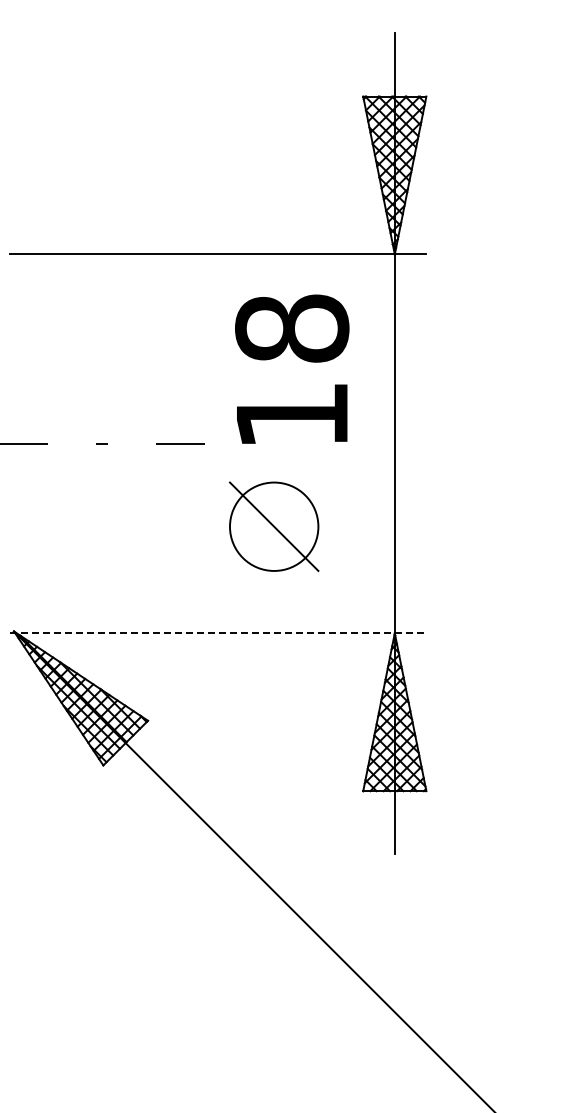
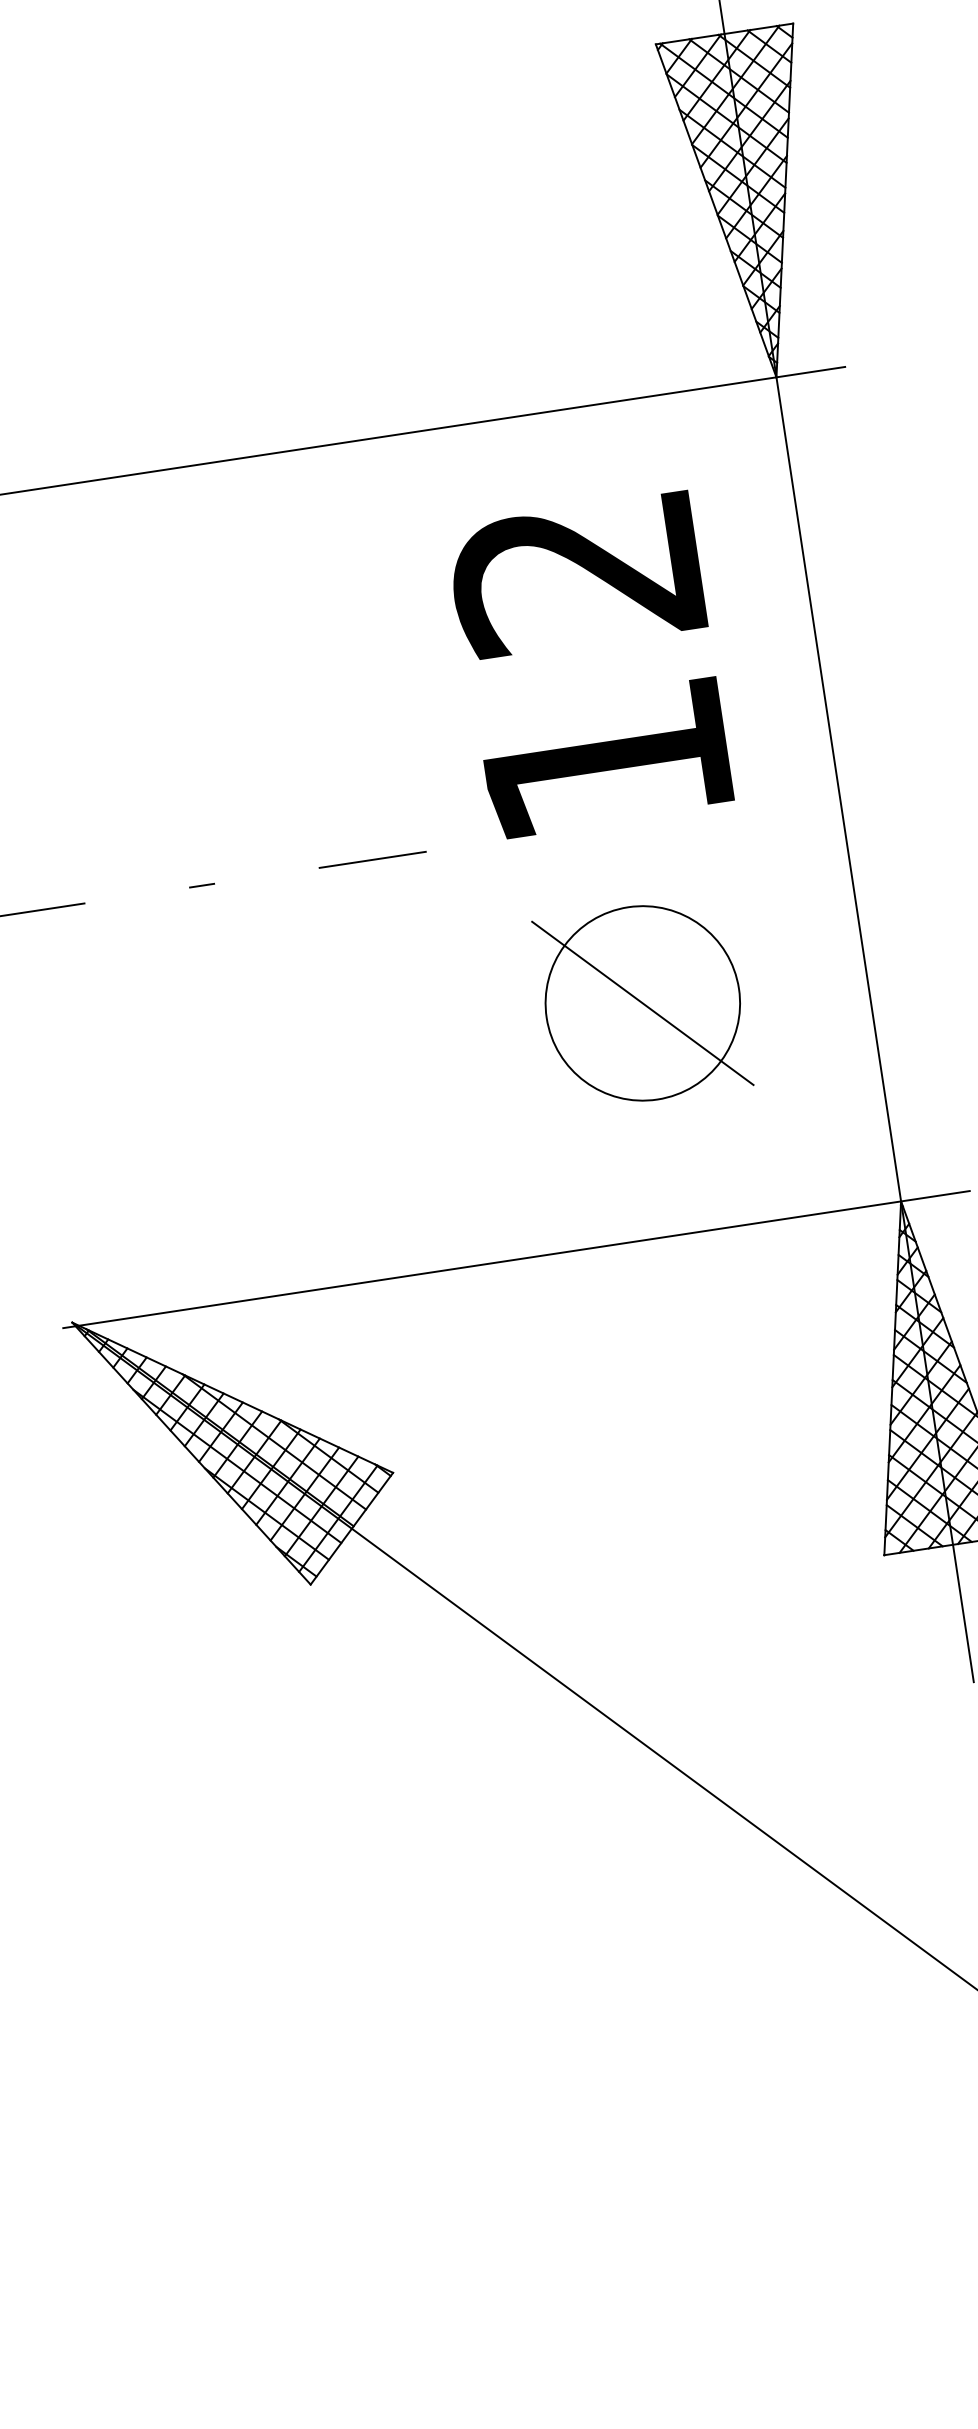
text: (292, 328) -> (578, 572), 18 -> 12
part: (273, 526) -> (641, 1003), moved
line: (218, 633) -> (517, 1259), dashed -> solid

